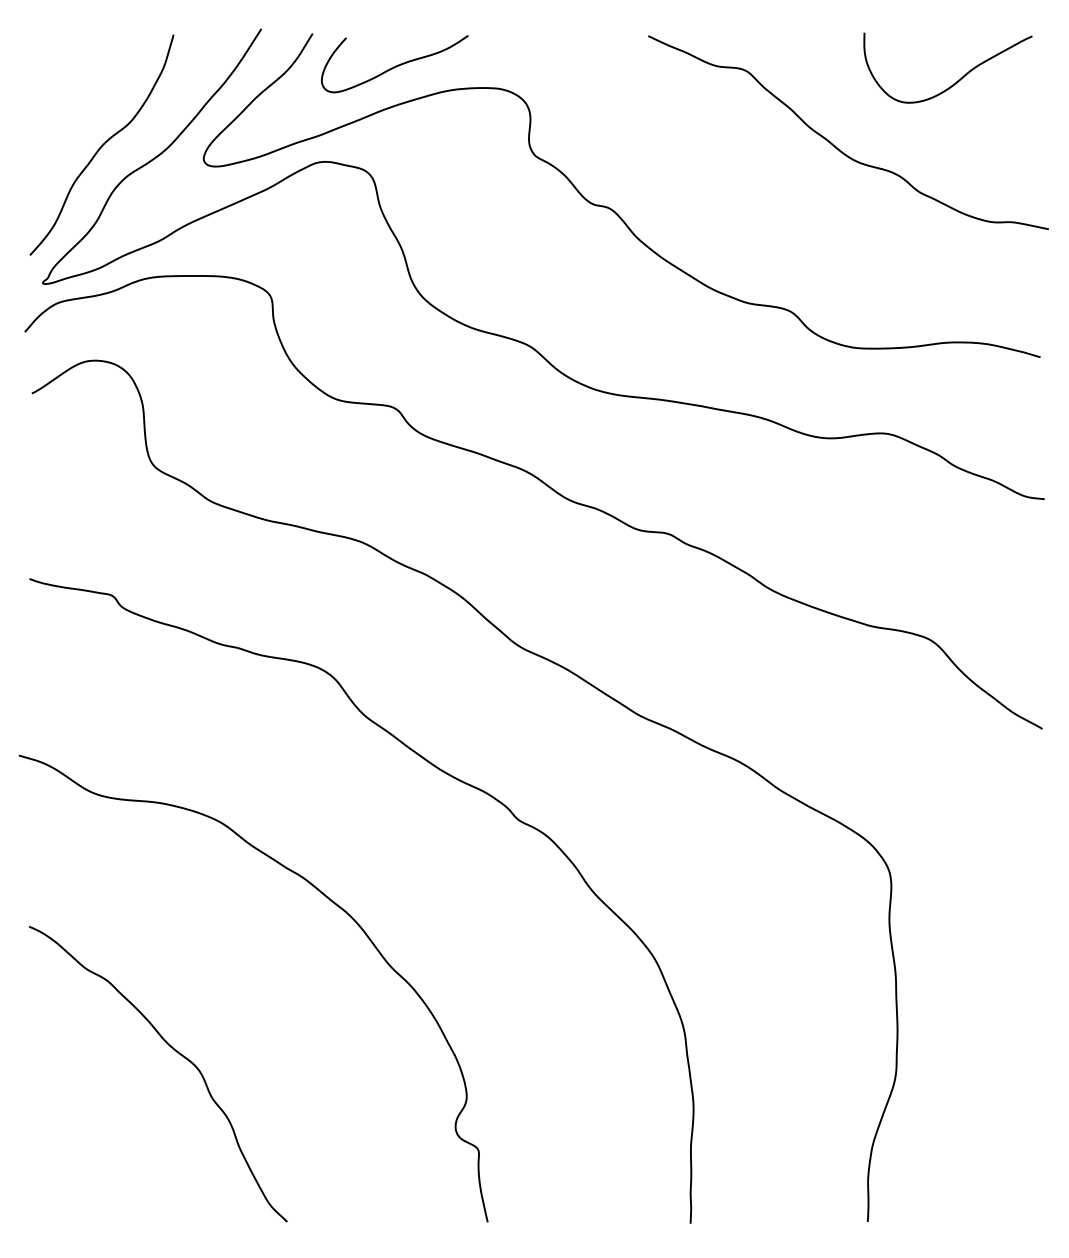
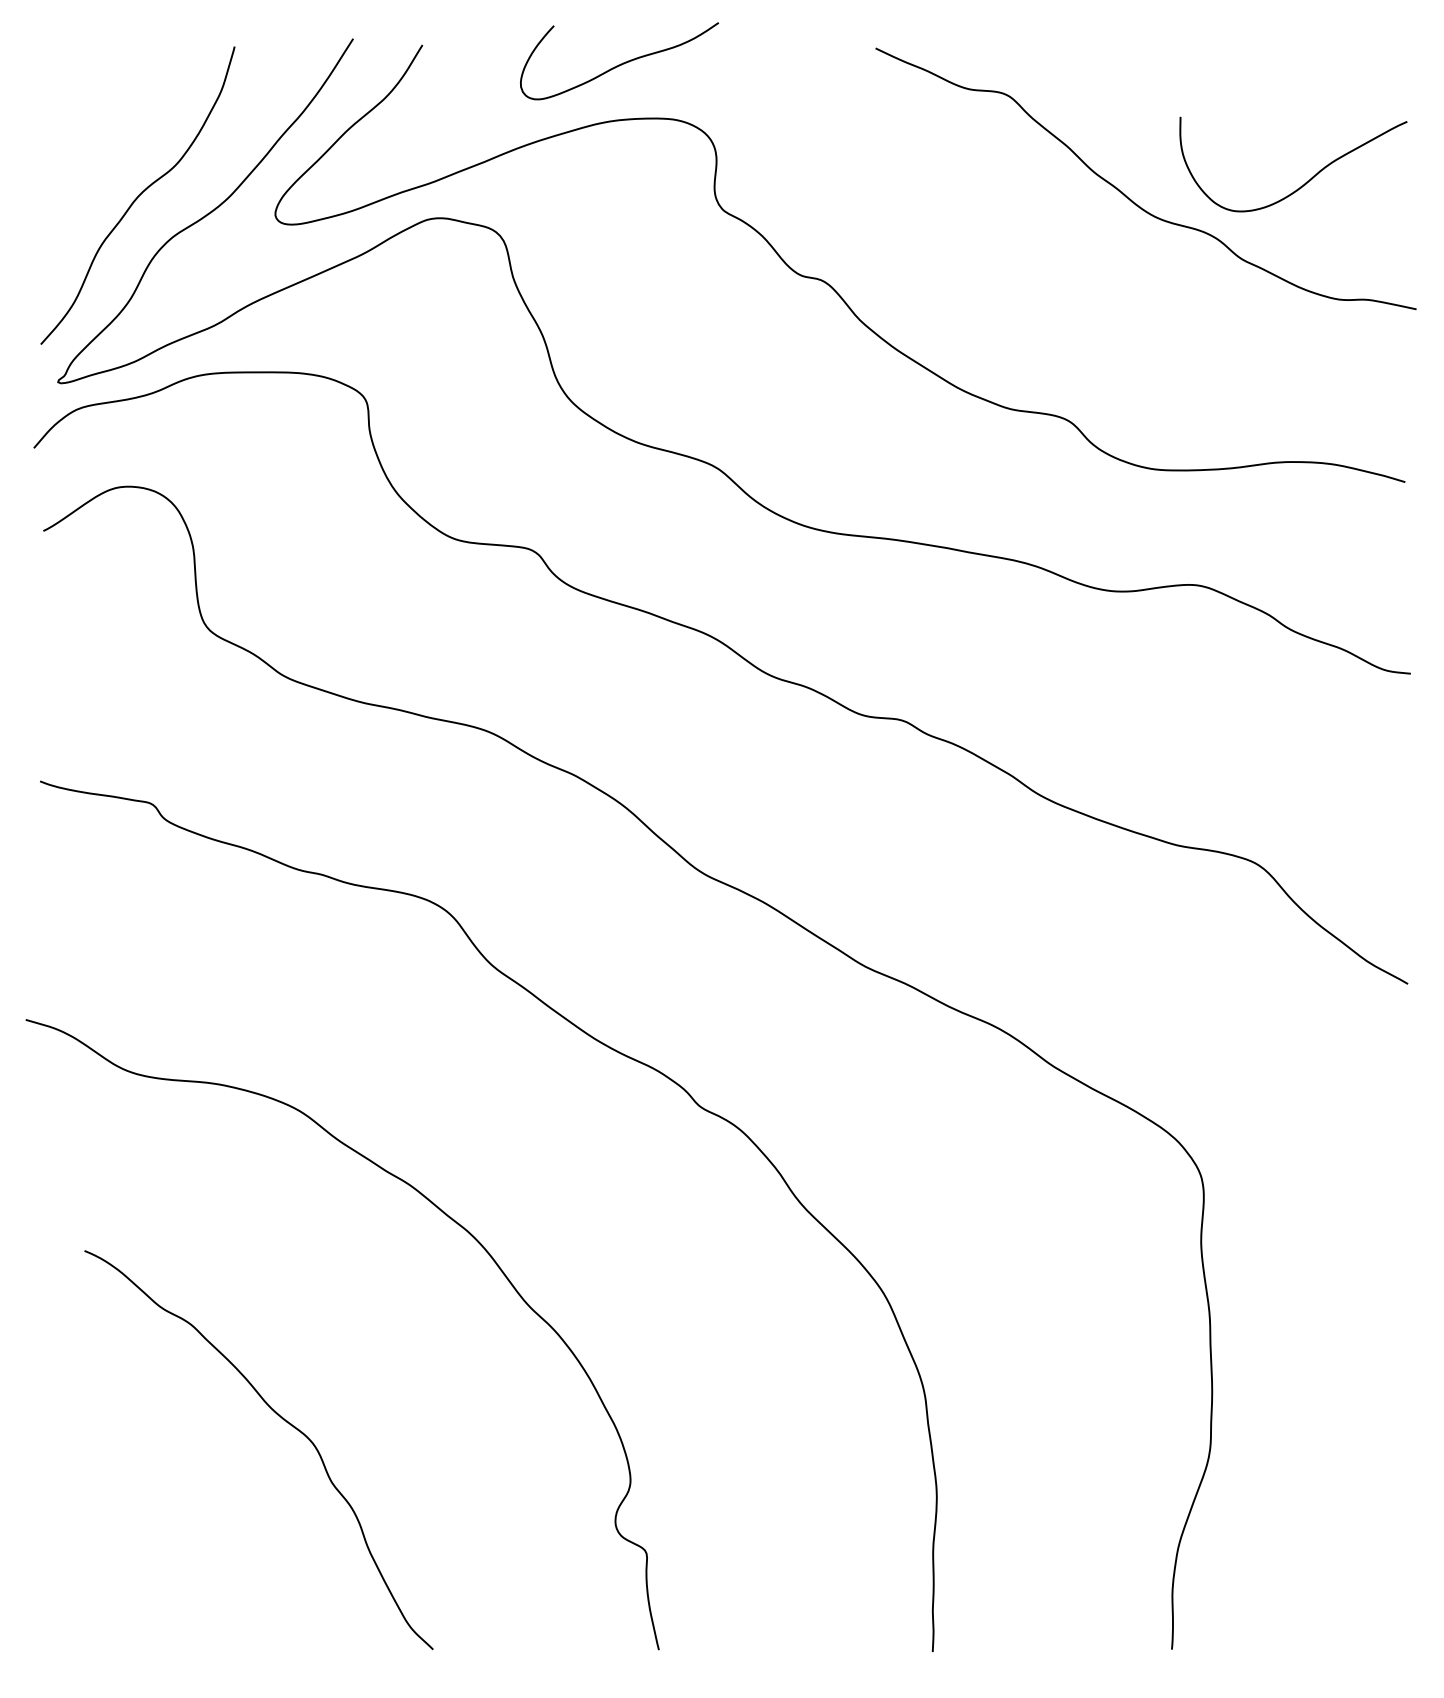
curve: (395, 65) -> (620, 63), moved
curve: (957, 80) -> (1306, 181), moved
curve: (176, 1052) -> (283, 1420), moved

